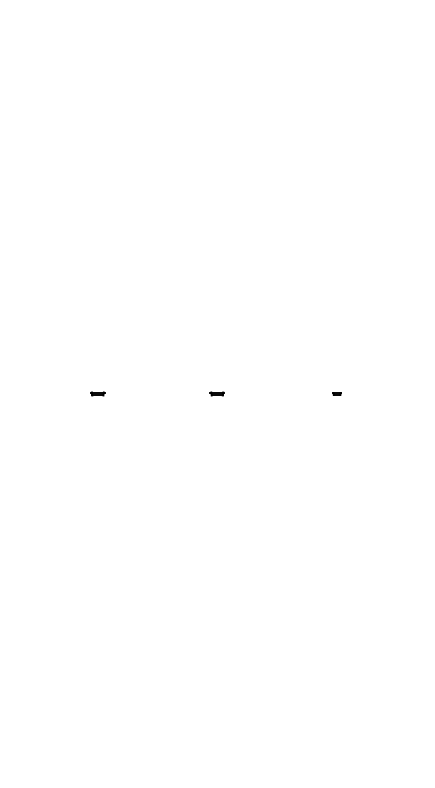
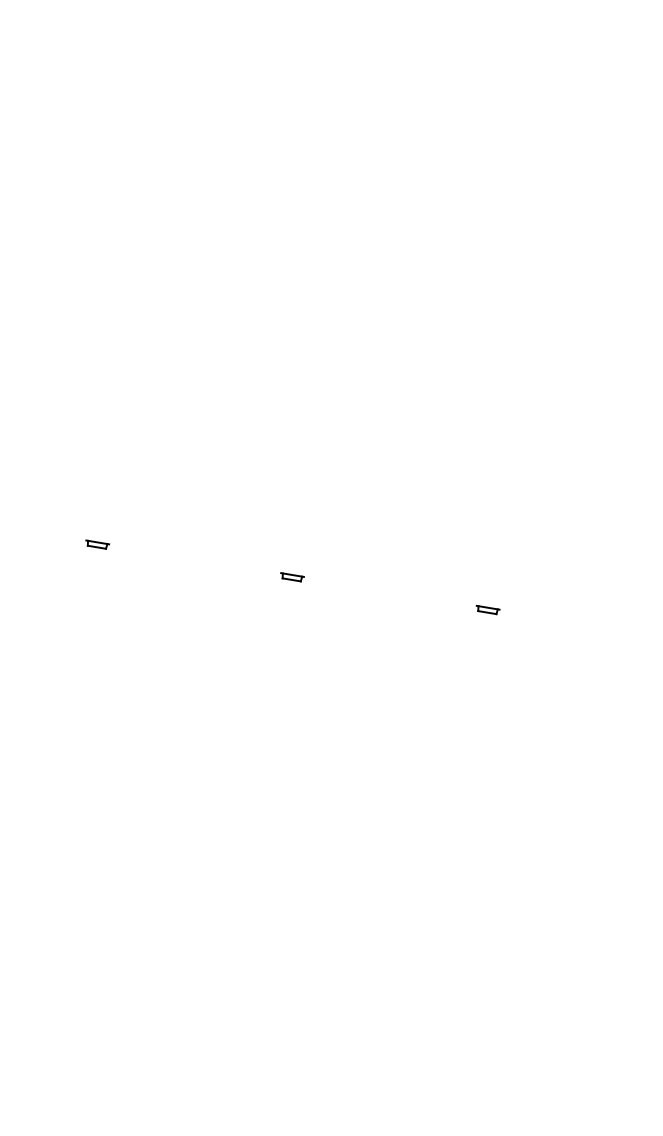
part: (336, 393) -> (486, 609), size x1.67

